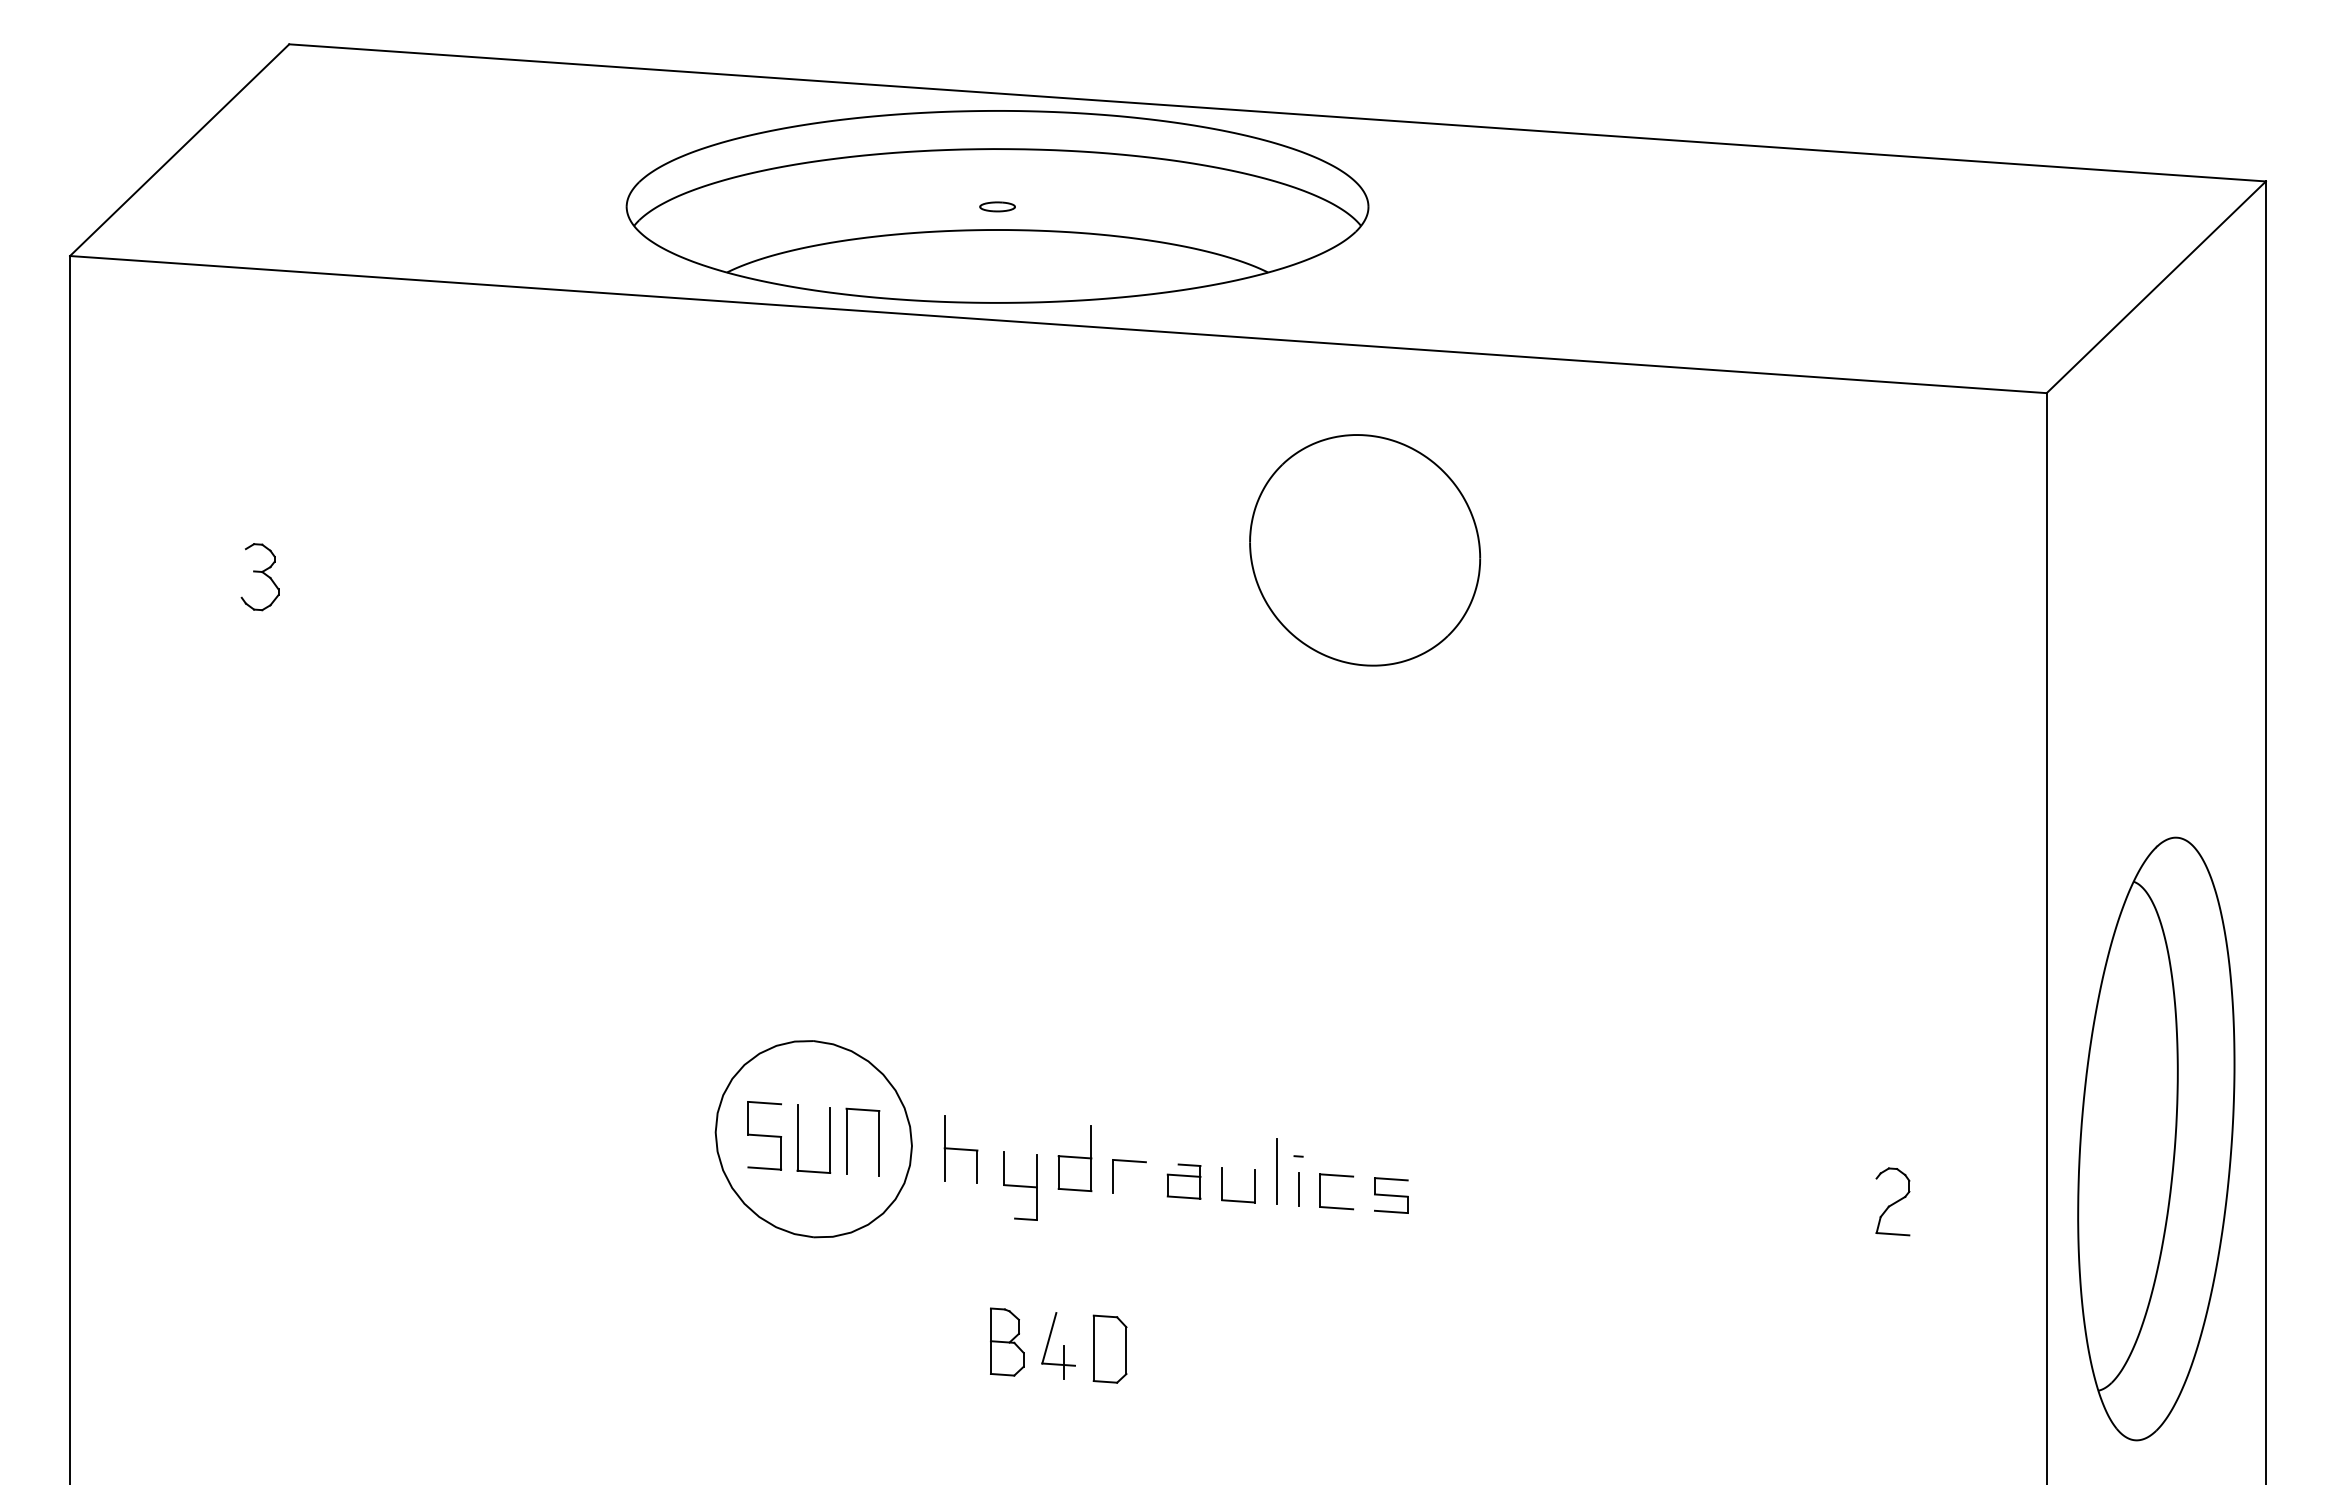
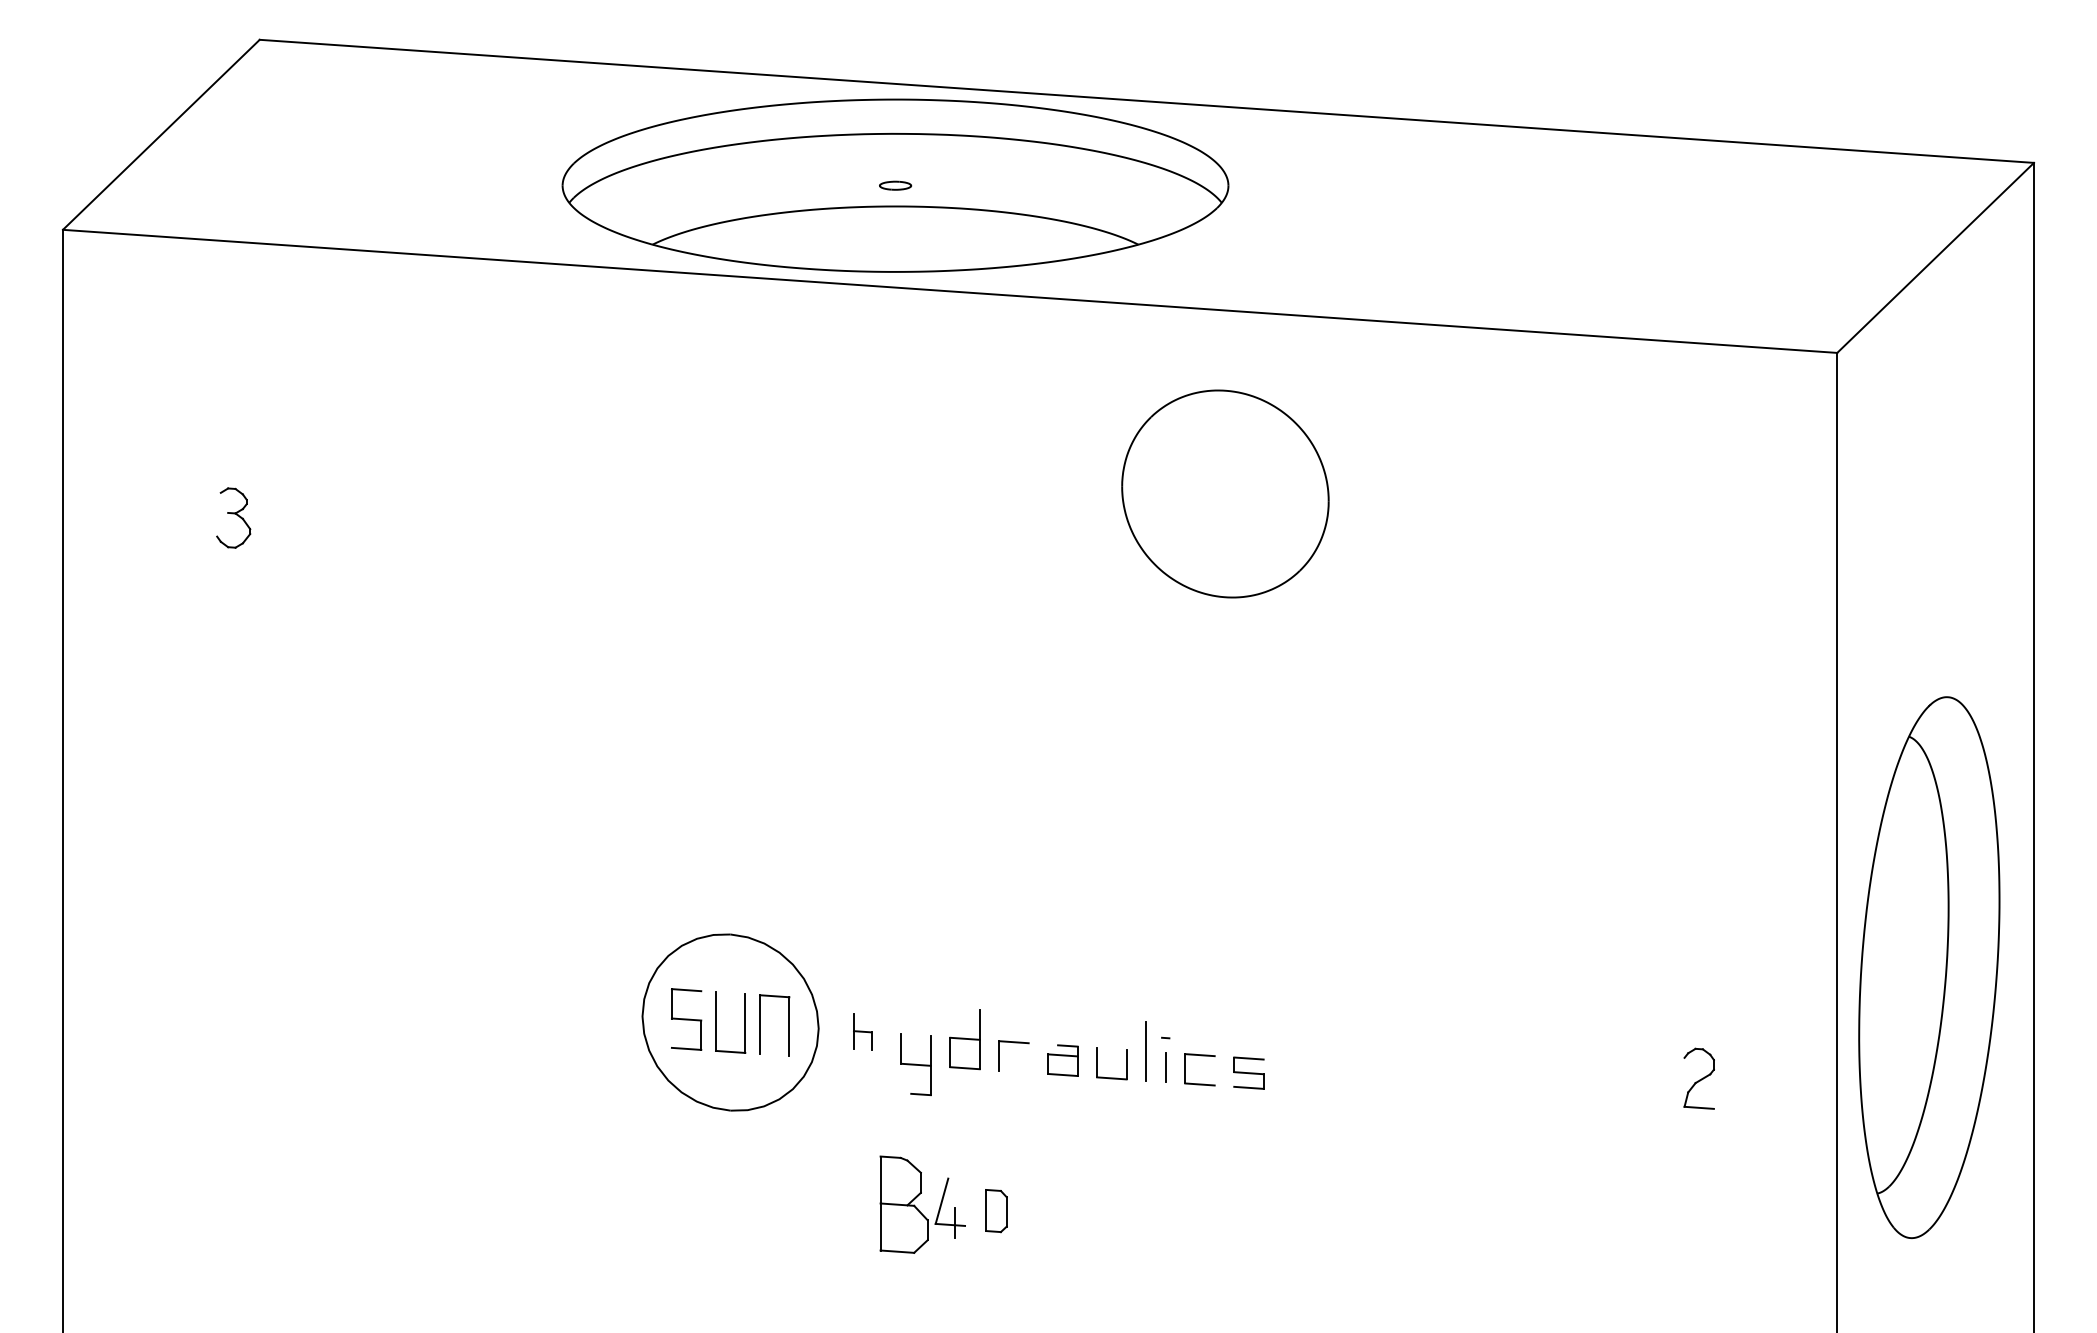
part: (2156, 1138) -> (1929, 967), moved
part: (960, 1149) -> (862, 1031), size x0.6
part: (1007, 1341) -> (904, 1204), size x1.6
part: (1109, 1348) -> (995, 1210), size x0.7

